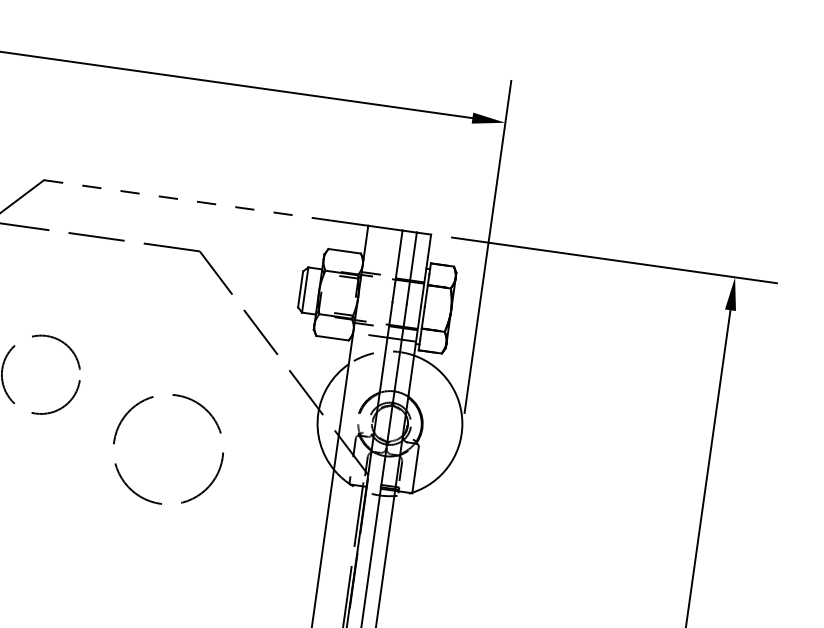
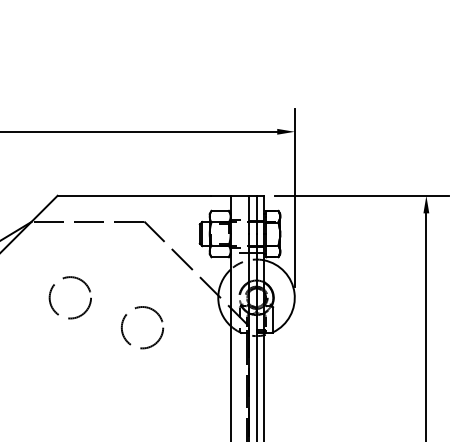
line: (188, 199) -> (134, 195), dashed -> solid
circle: (168, 449) -> (142, 327), size x0.71

